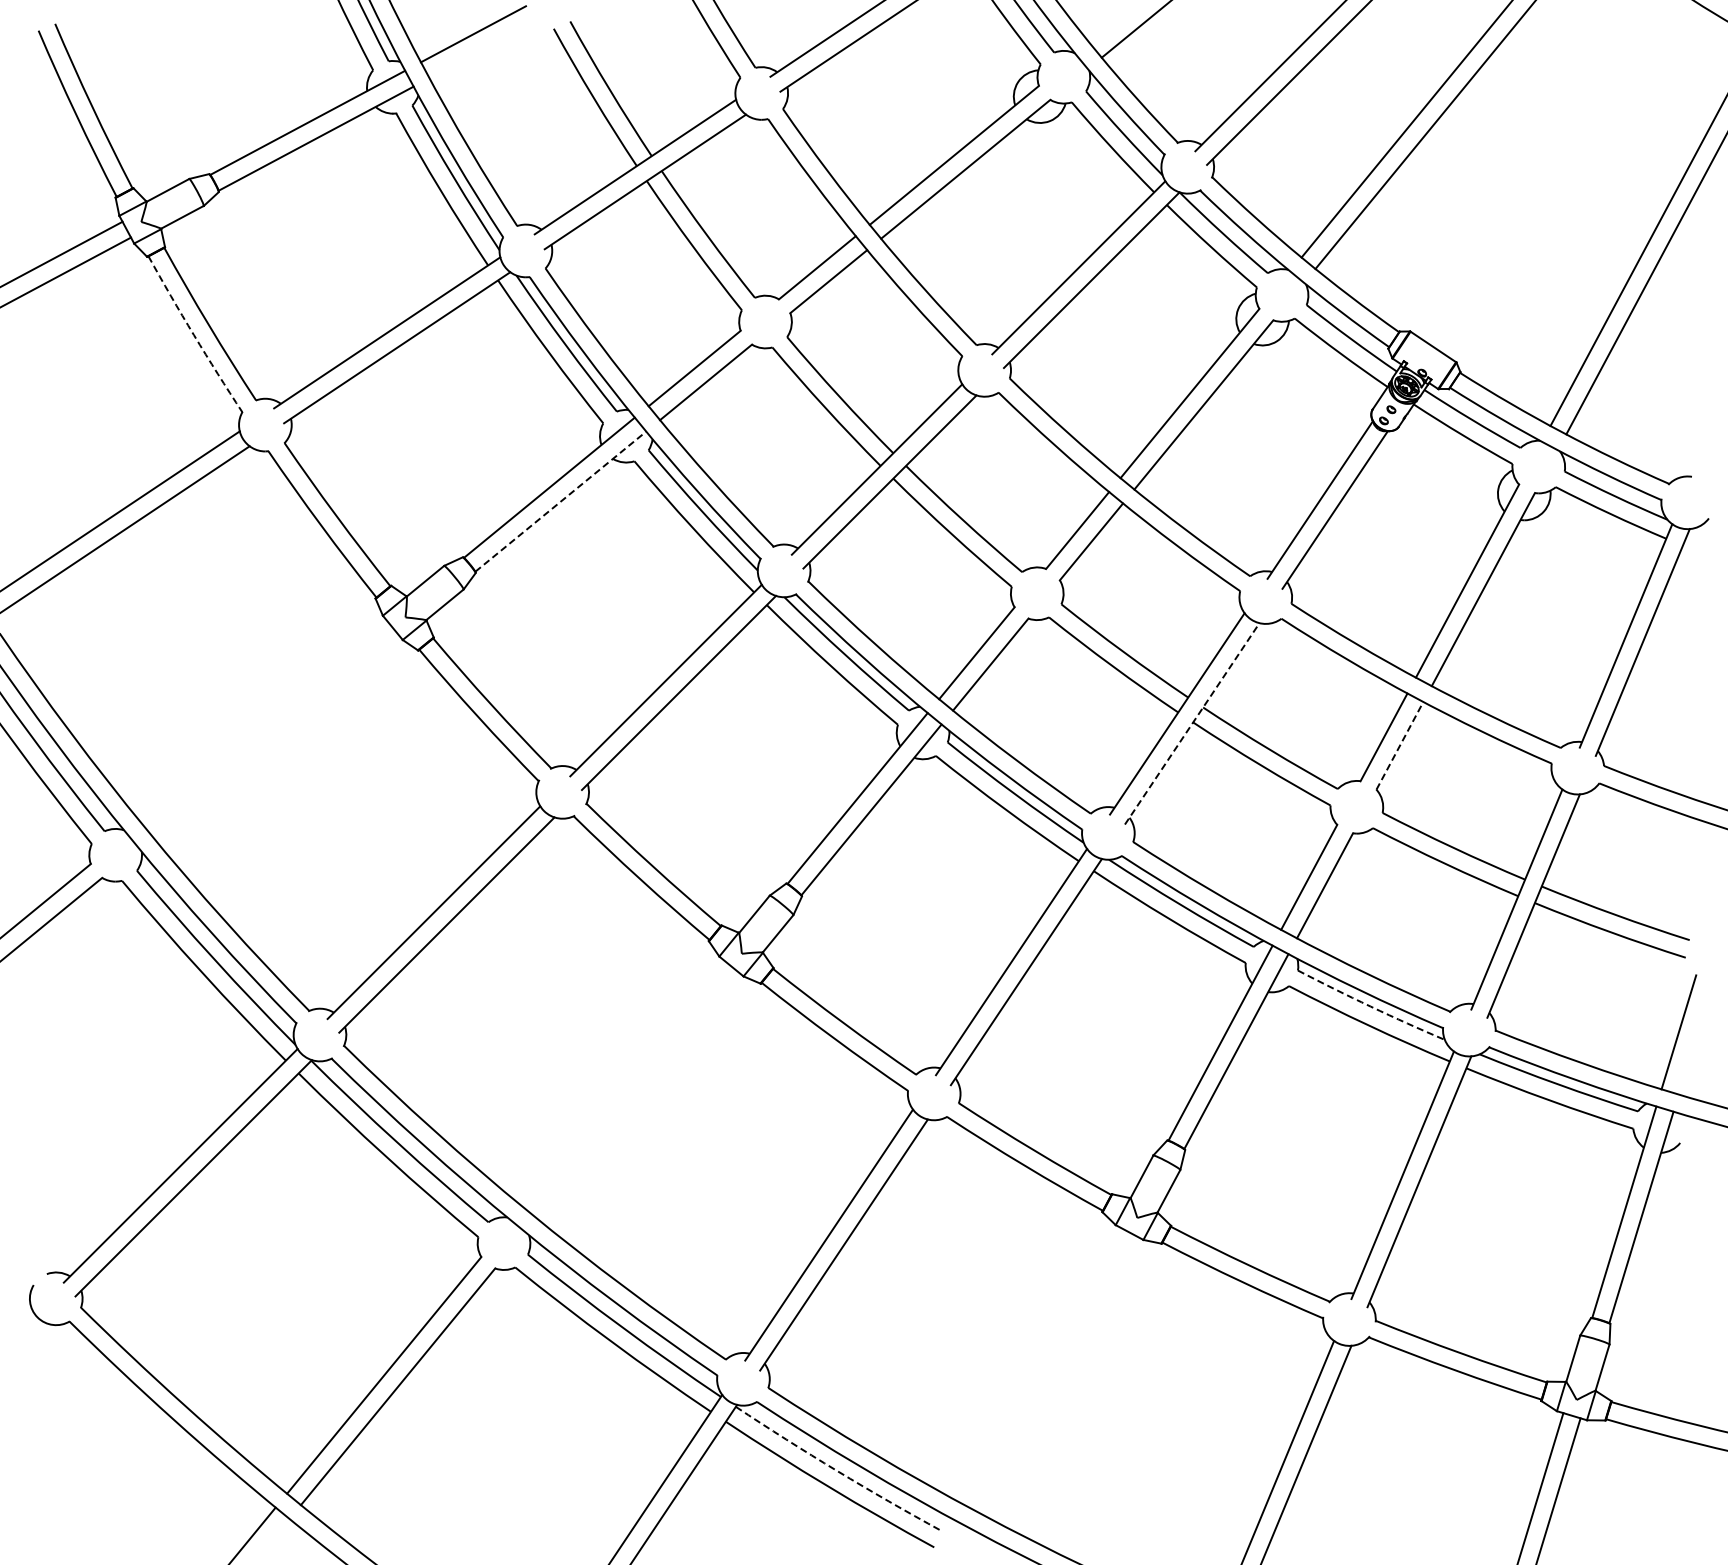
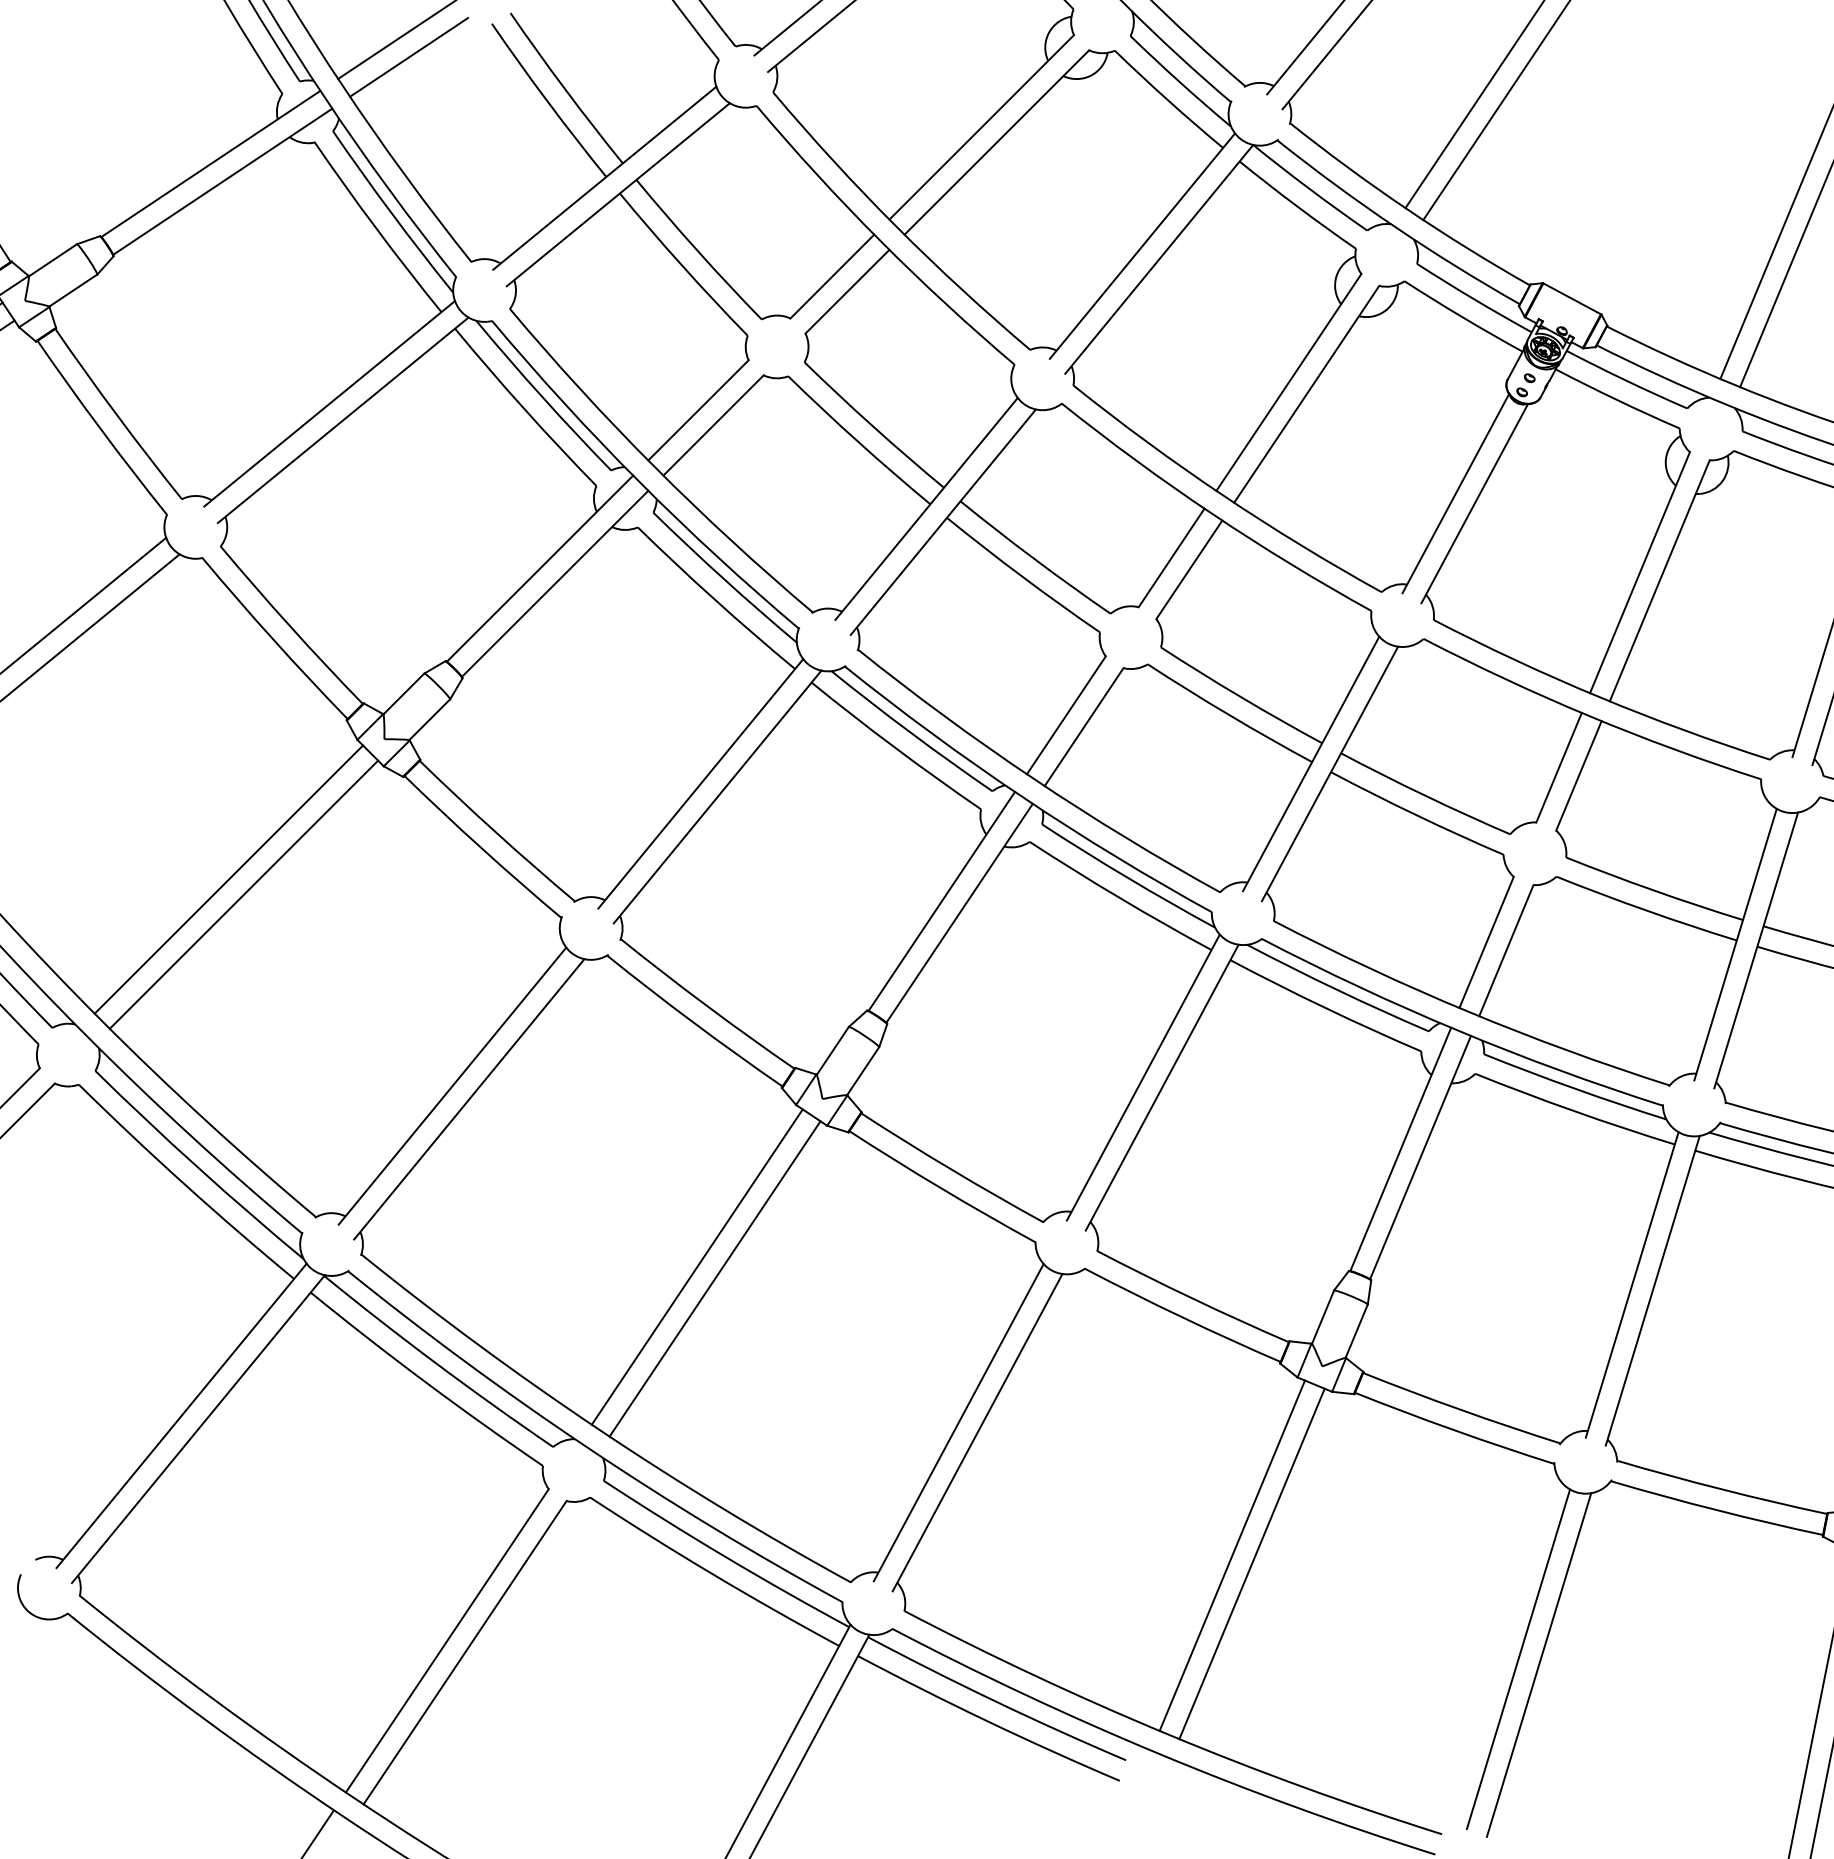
line: (481, 50) -> (408, 57), added
arc: (193, 335) -> (100, 429), dashed -> solid
line: (561, 501) -> (555, 583), dashed -> solid
line: (264, 721) -> (229, 879), added
line: (1192, 723) -> (1330, 773), dashed -> solid
line: (275, 735) -> (243, 894), added
line: (1399, 745) -> (1578, 775), dashed -> solid
arc: (1370, 1006) -> (1574, 1088), dashed -> solid
line: (623, 1083) -> (697, 1266), added
line: (637, 1095) -> (715, 1279), added
line: (1046, 1368) -> (1232, 1555), added
line: (1062, 1376) -> (1252, 1563), added
arc: (837, 1471) -> (996, 1702), dashed -> solid

